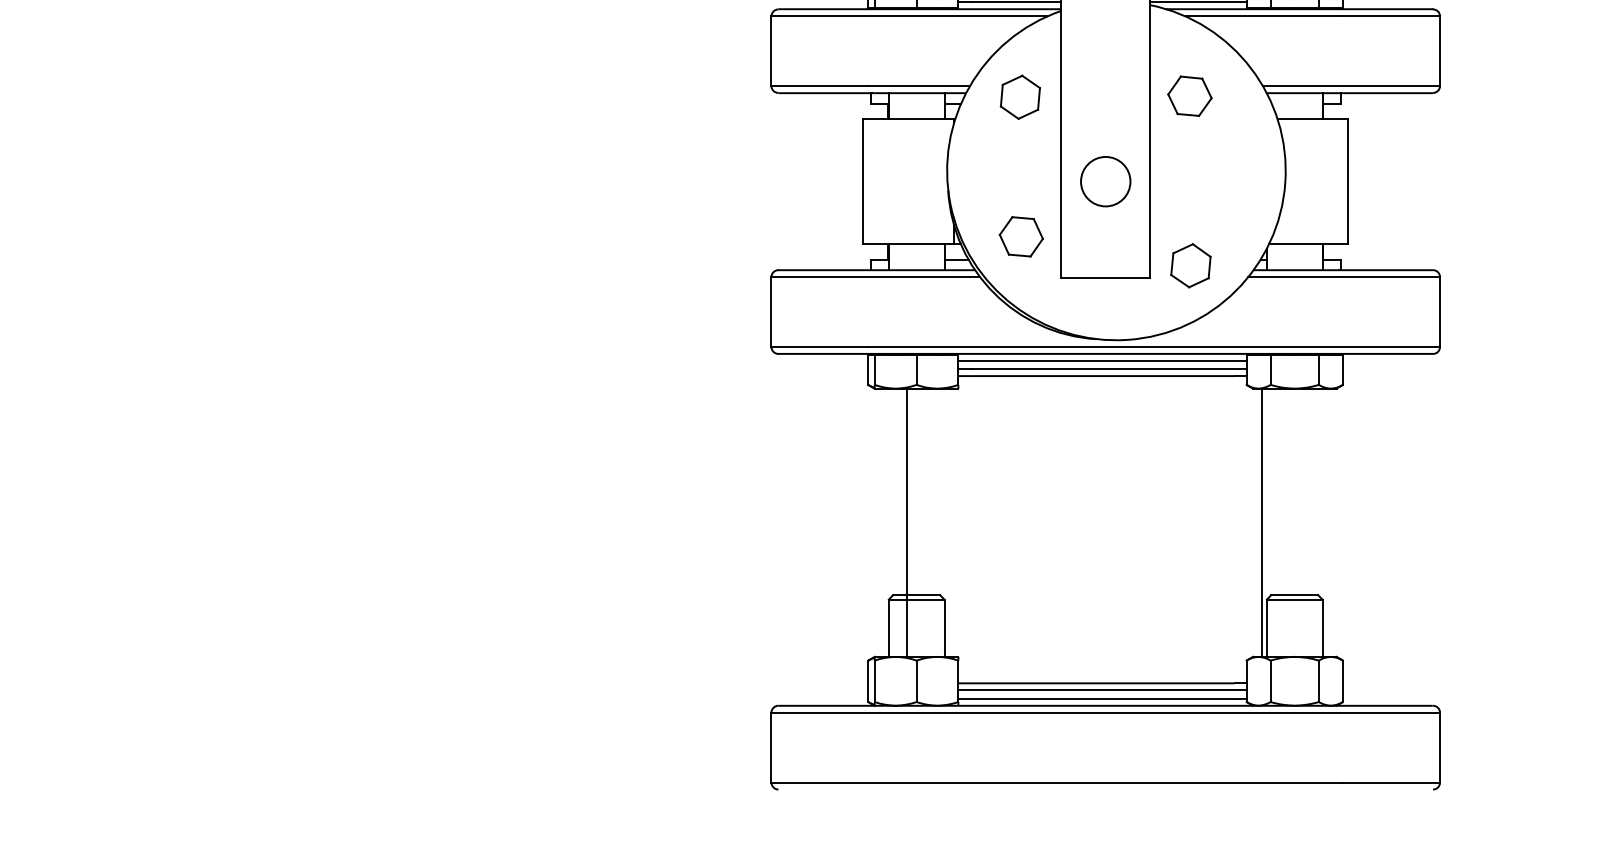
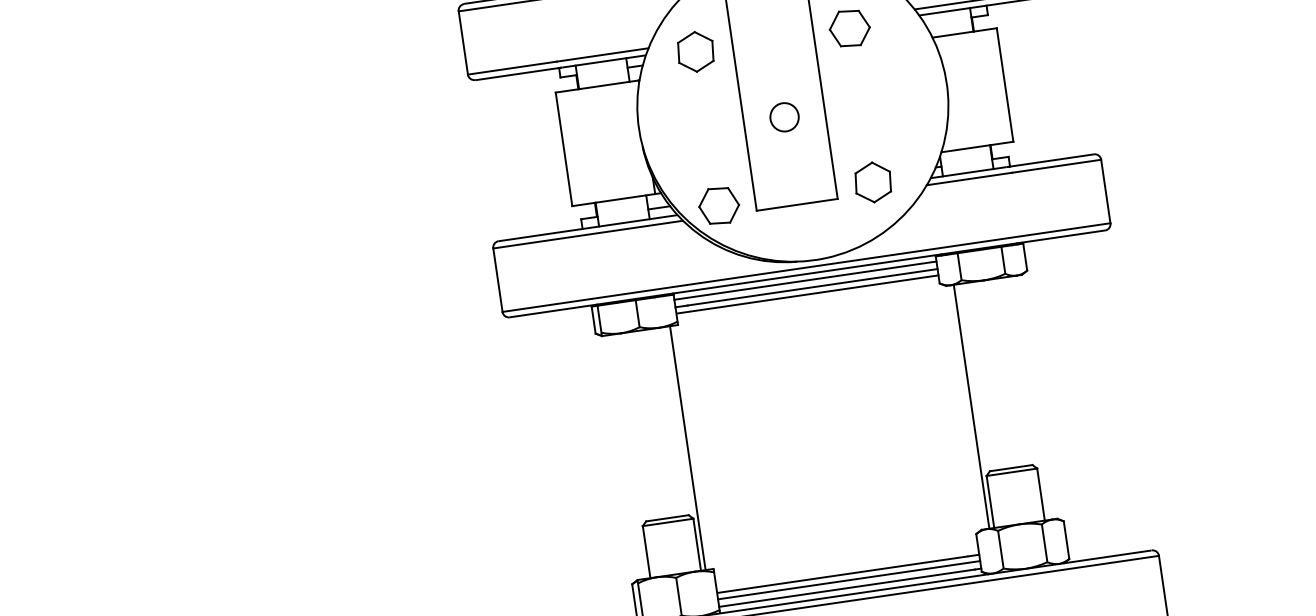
circle: (1105, 181) -> (784, 117), size x0.62
part: (1020, 236) -> (718, 205), moved
line: (906, 522) -> (687, 447), moved

